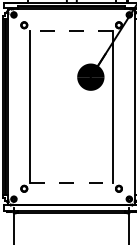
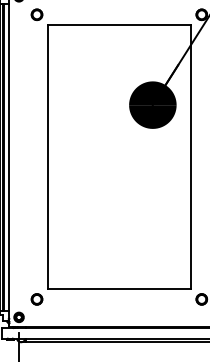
line: (71, 31) -> (119, 25), dashed -> solid
line: (72, 182) -> (120, 288), dashed -> solid

